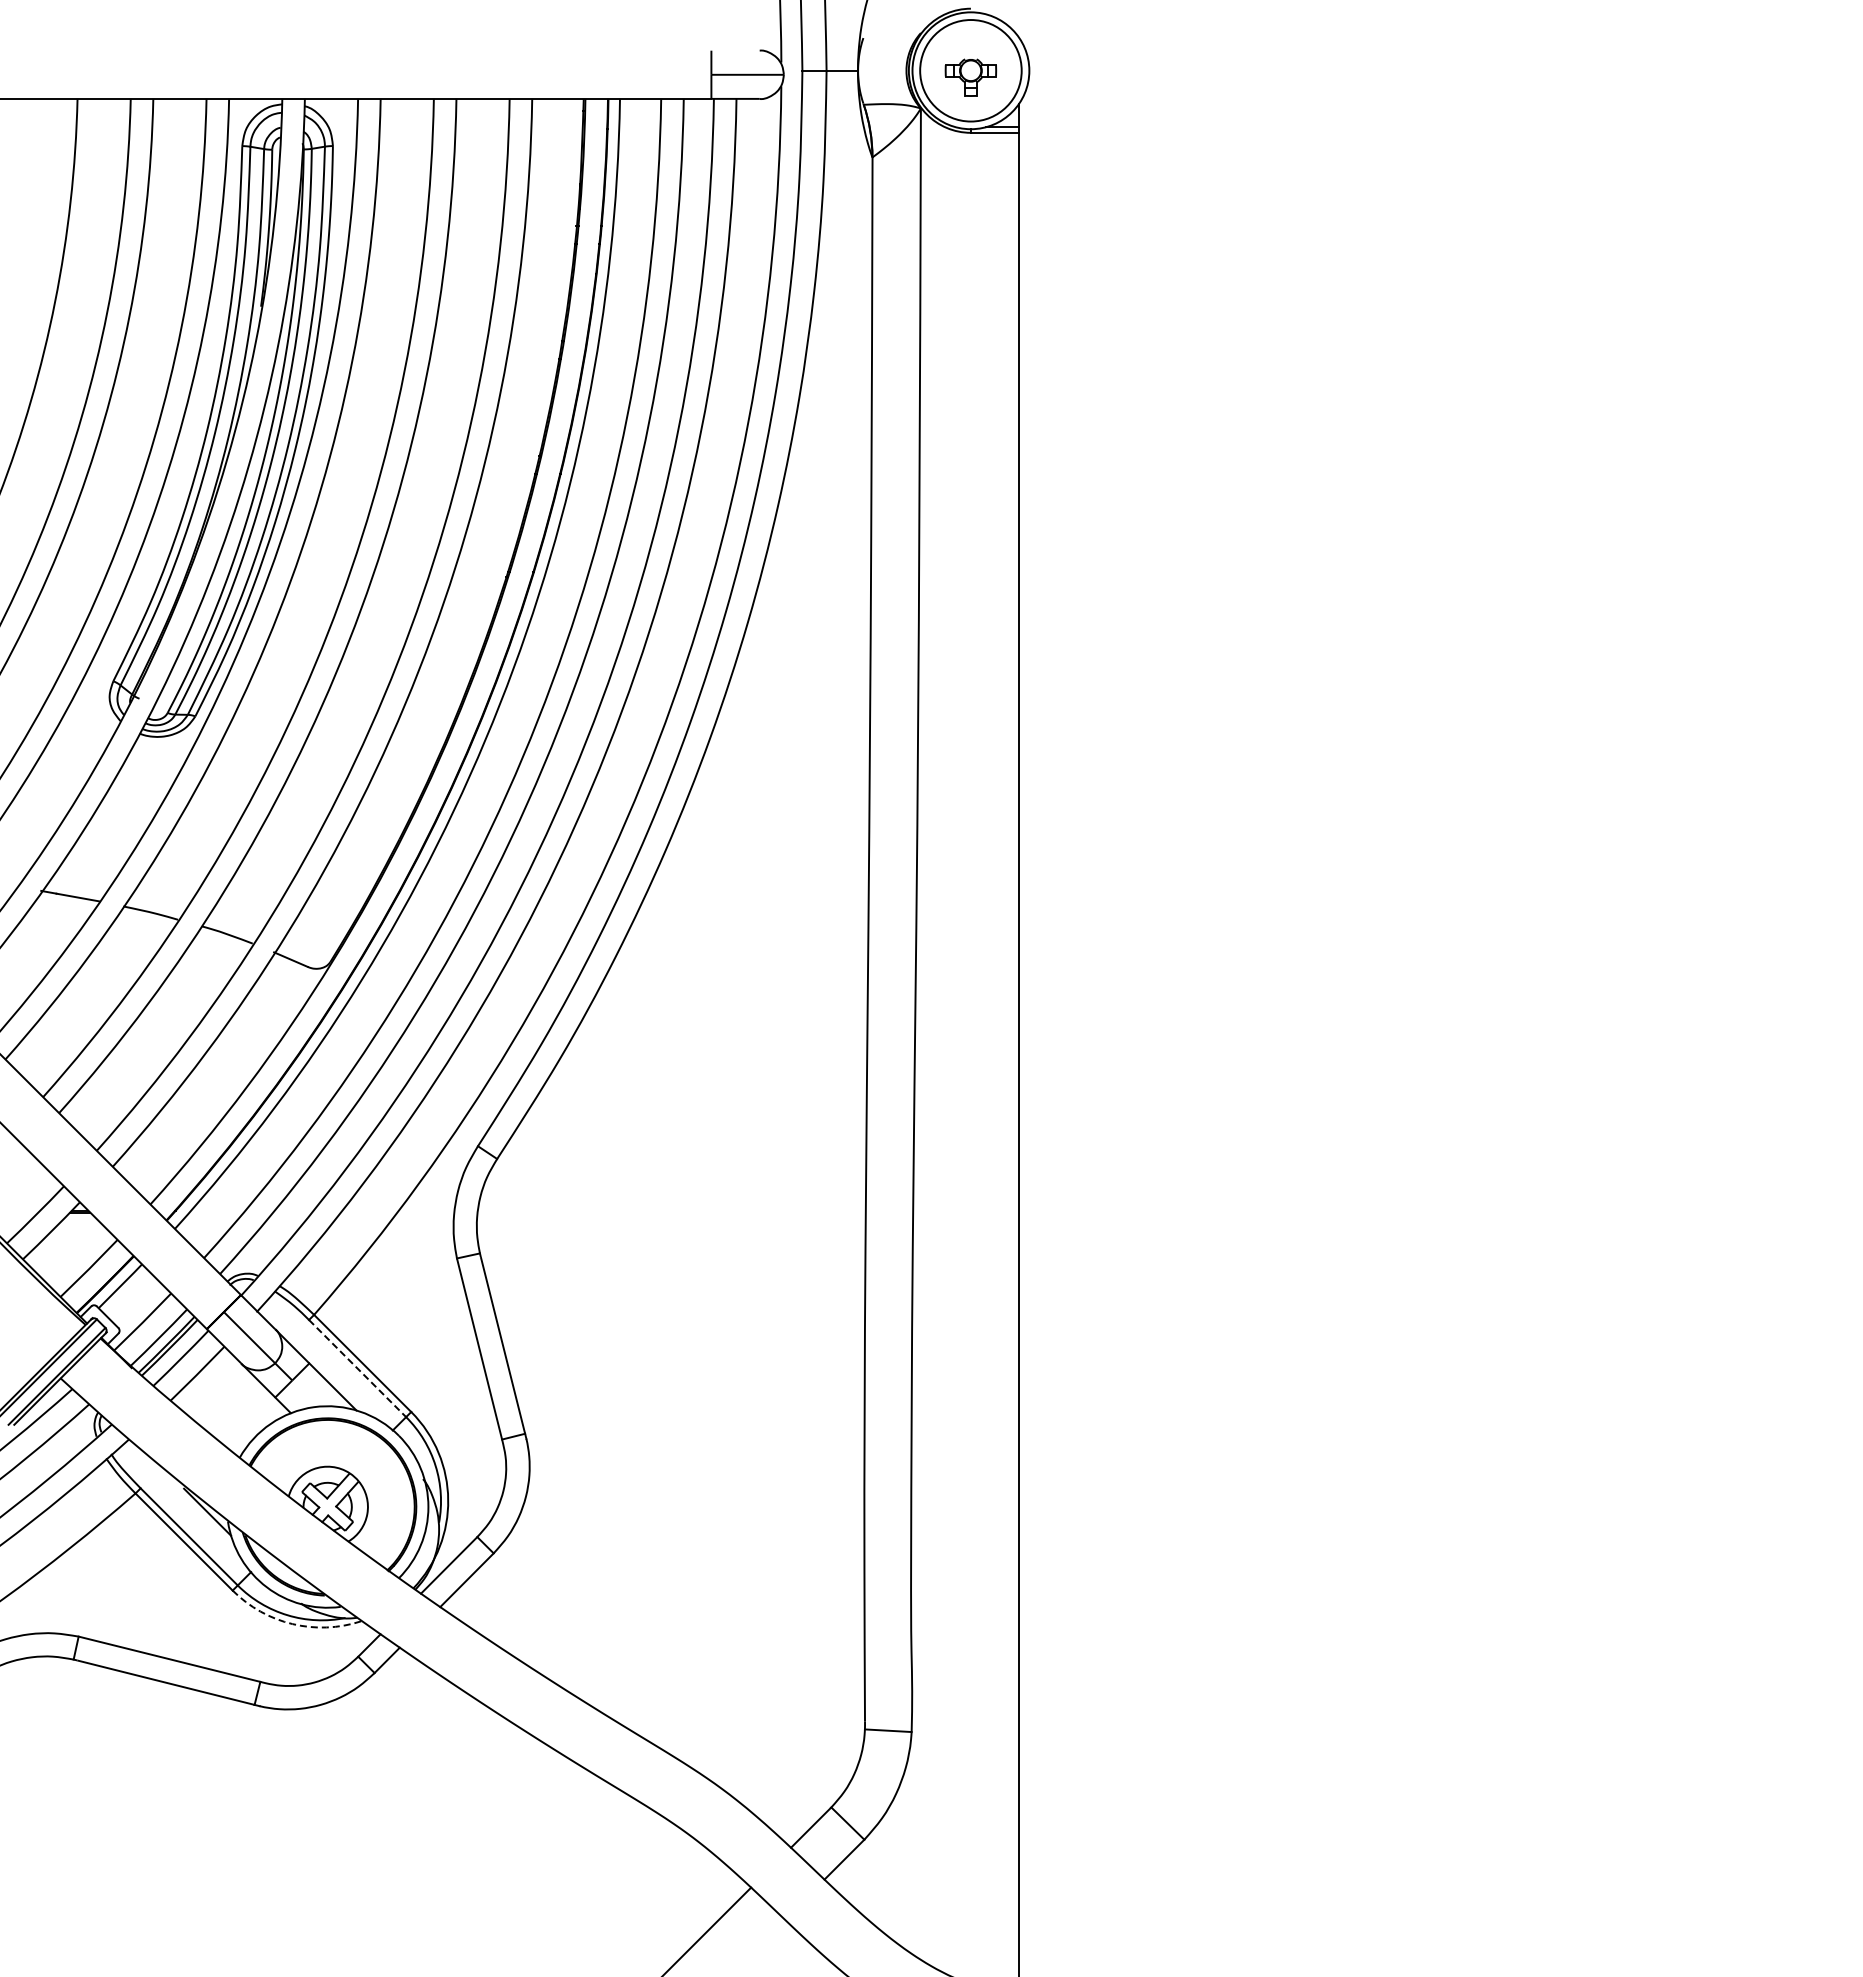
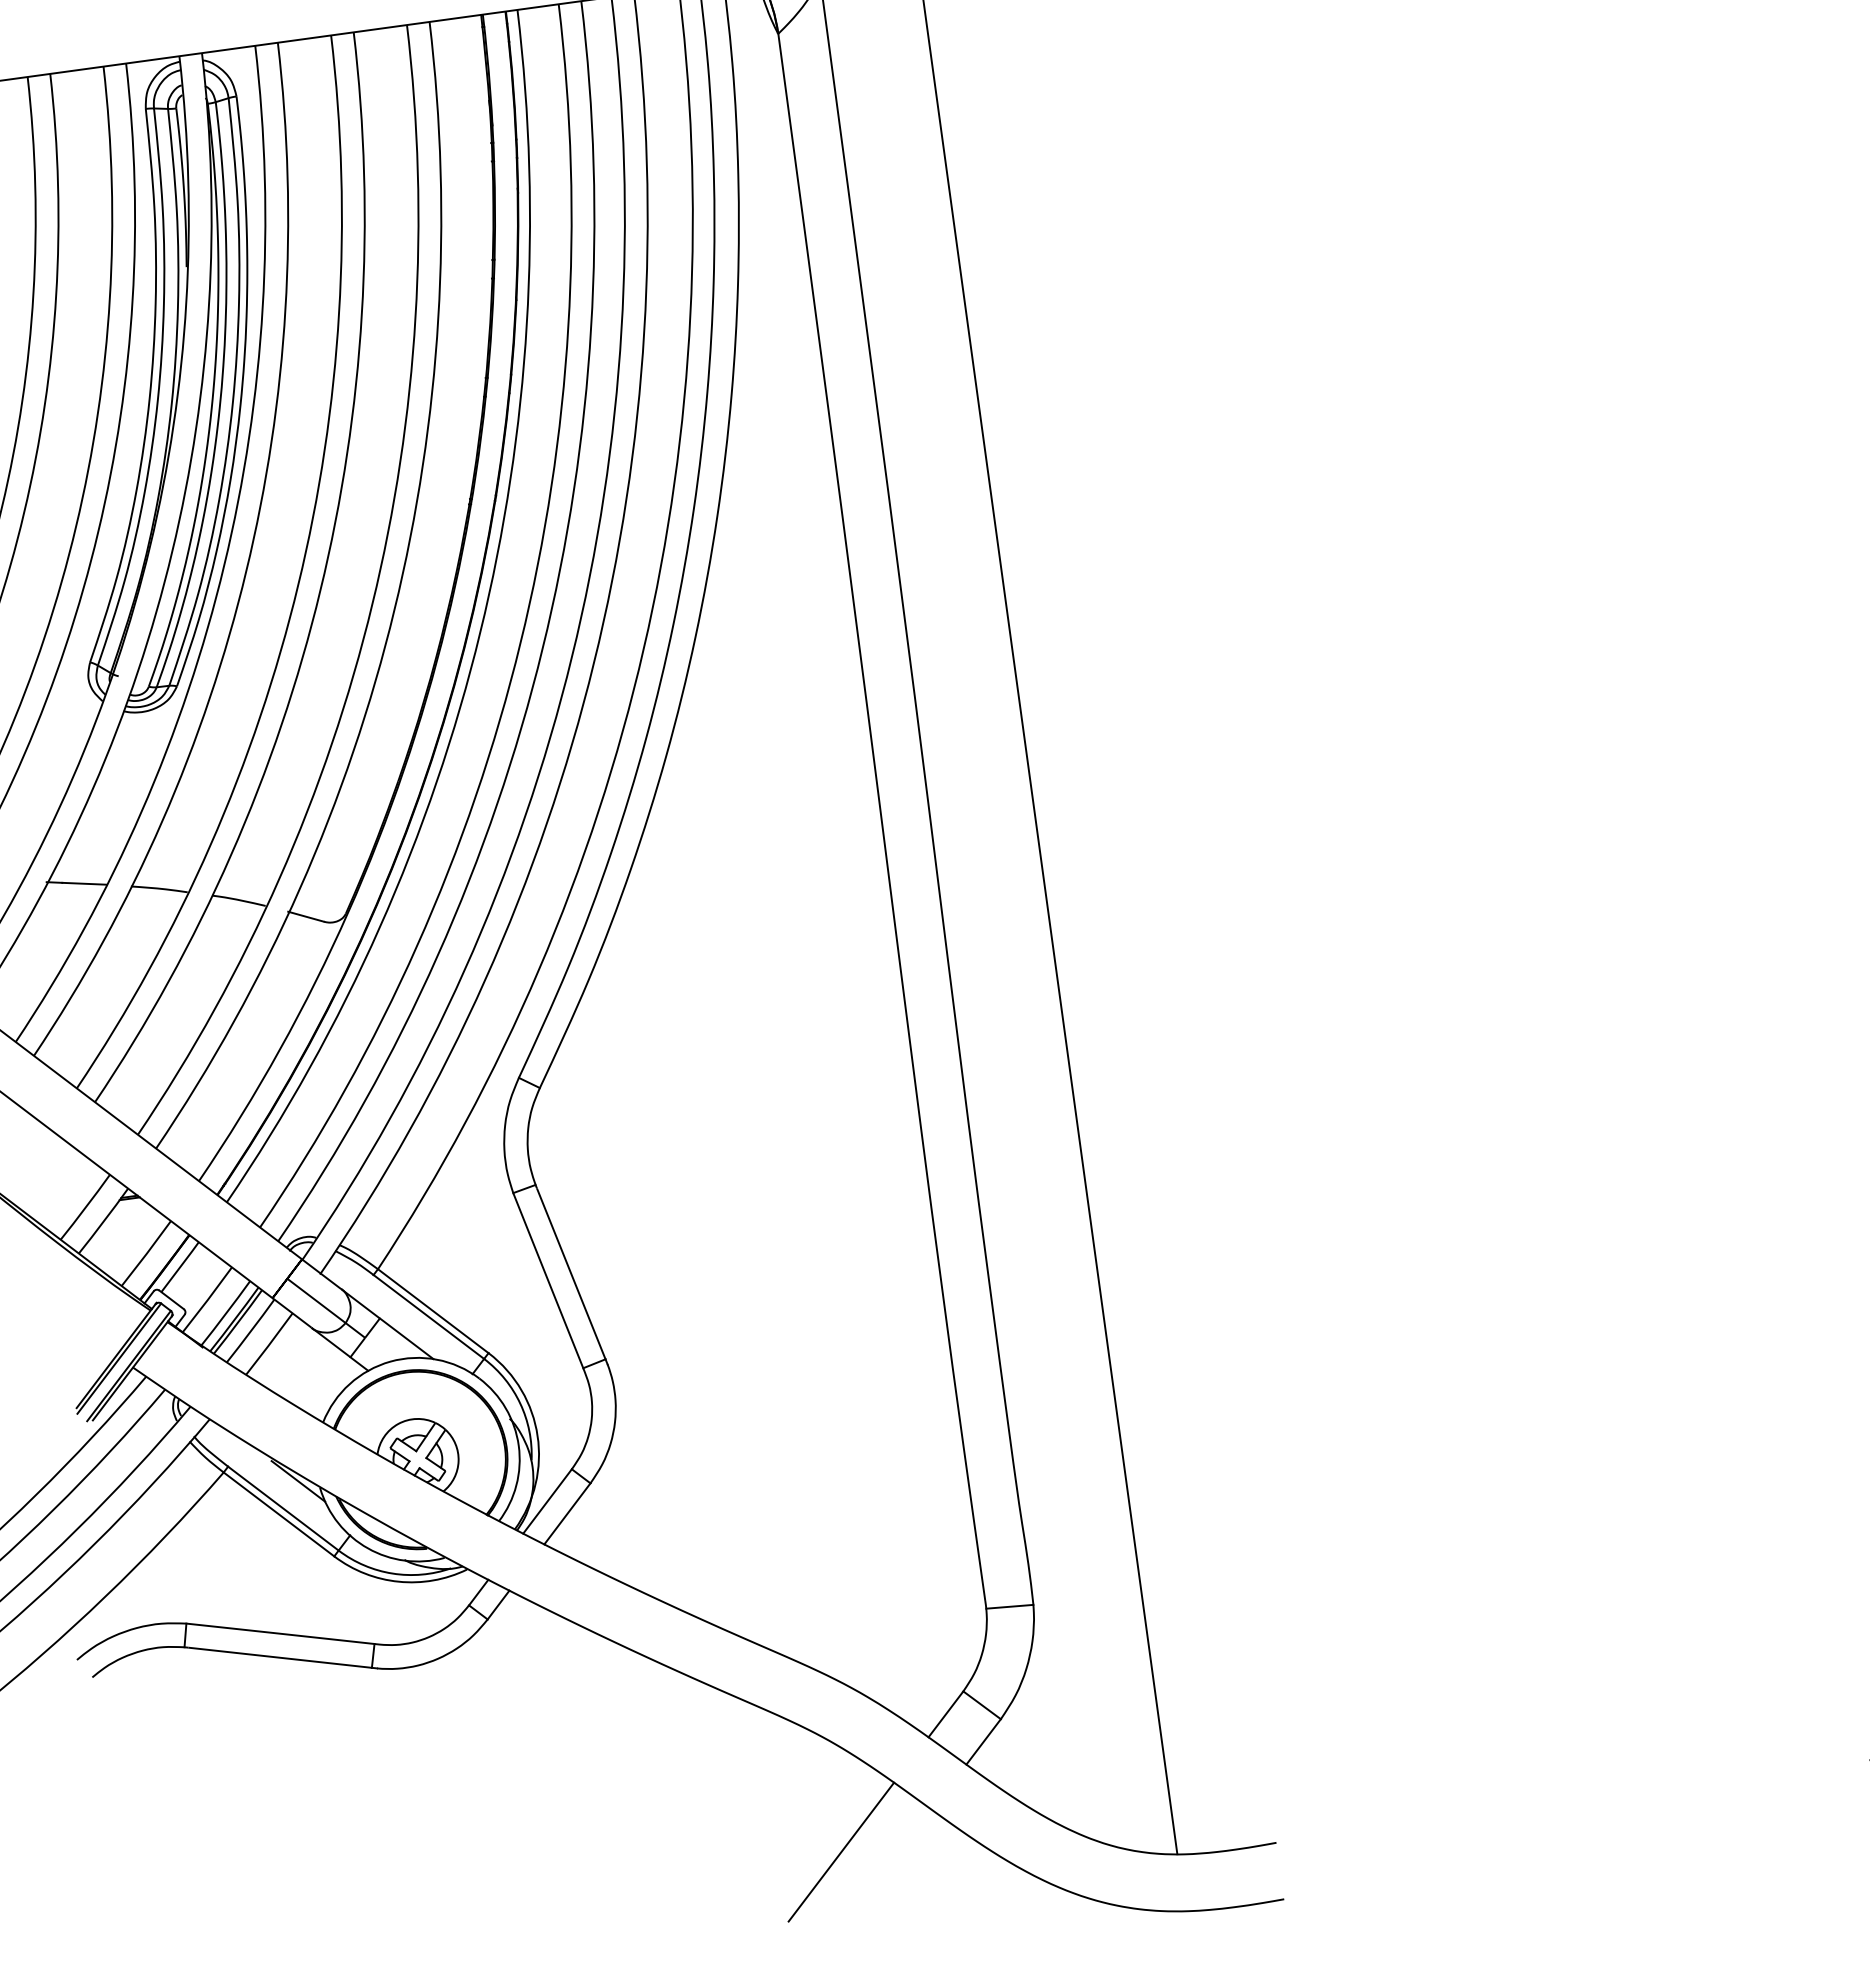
line: (357, 1368) -> (428, 1316), dashed -> solid
arc: (292, 1624) -> (398, 1582), dashed -> solid

